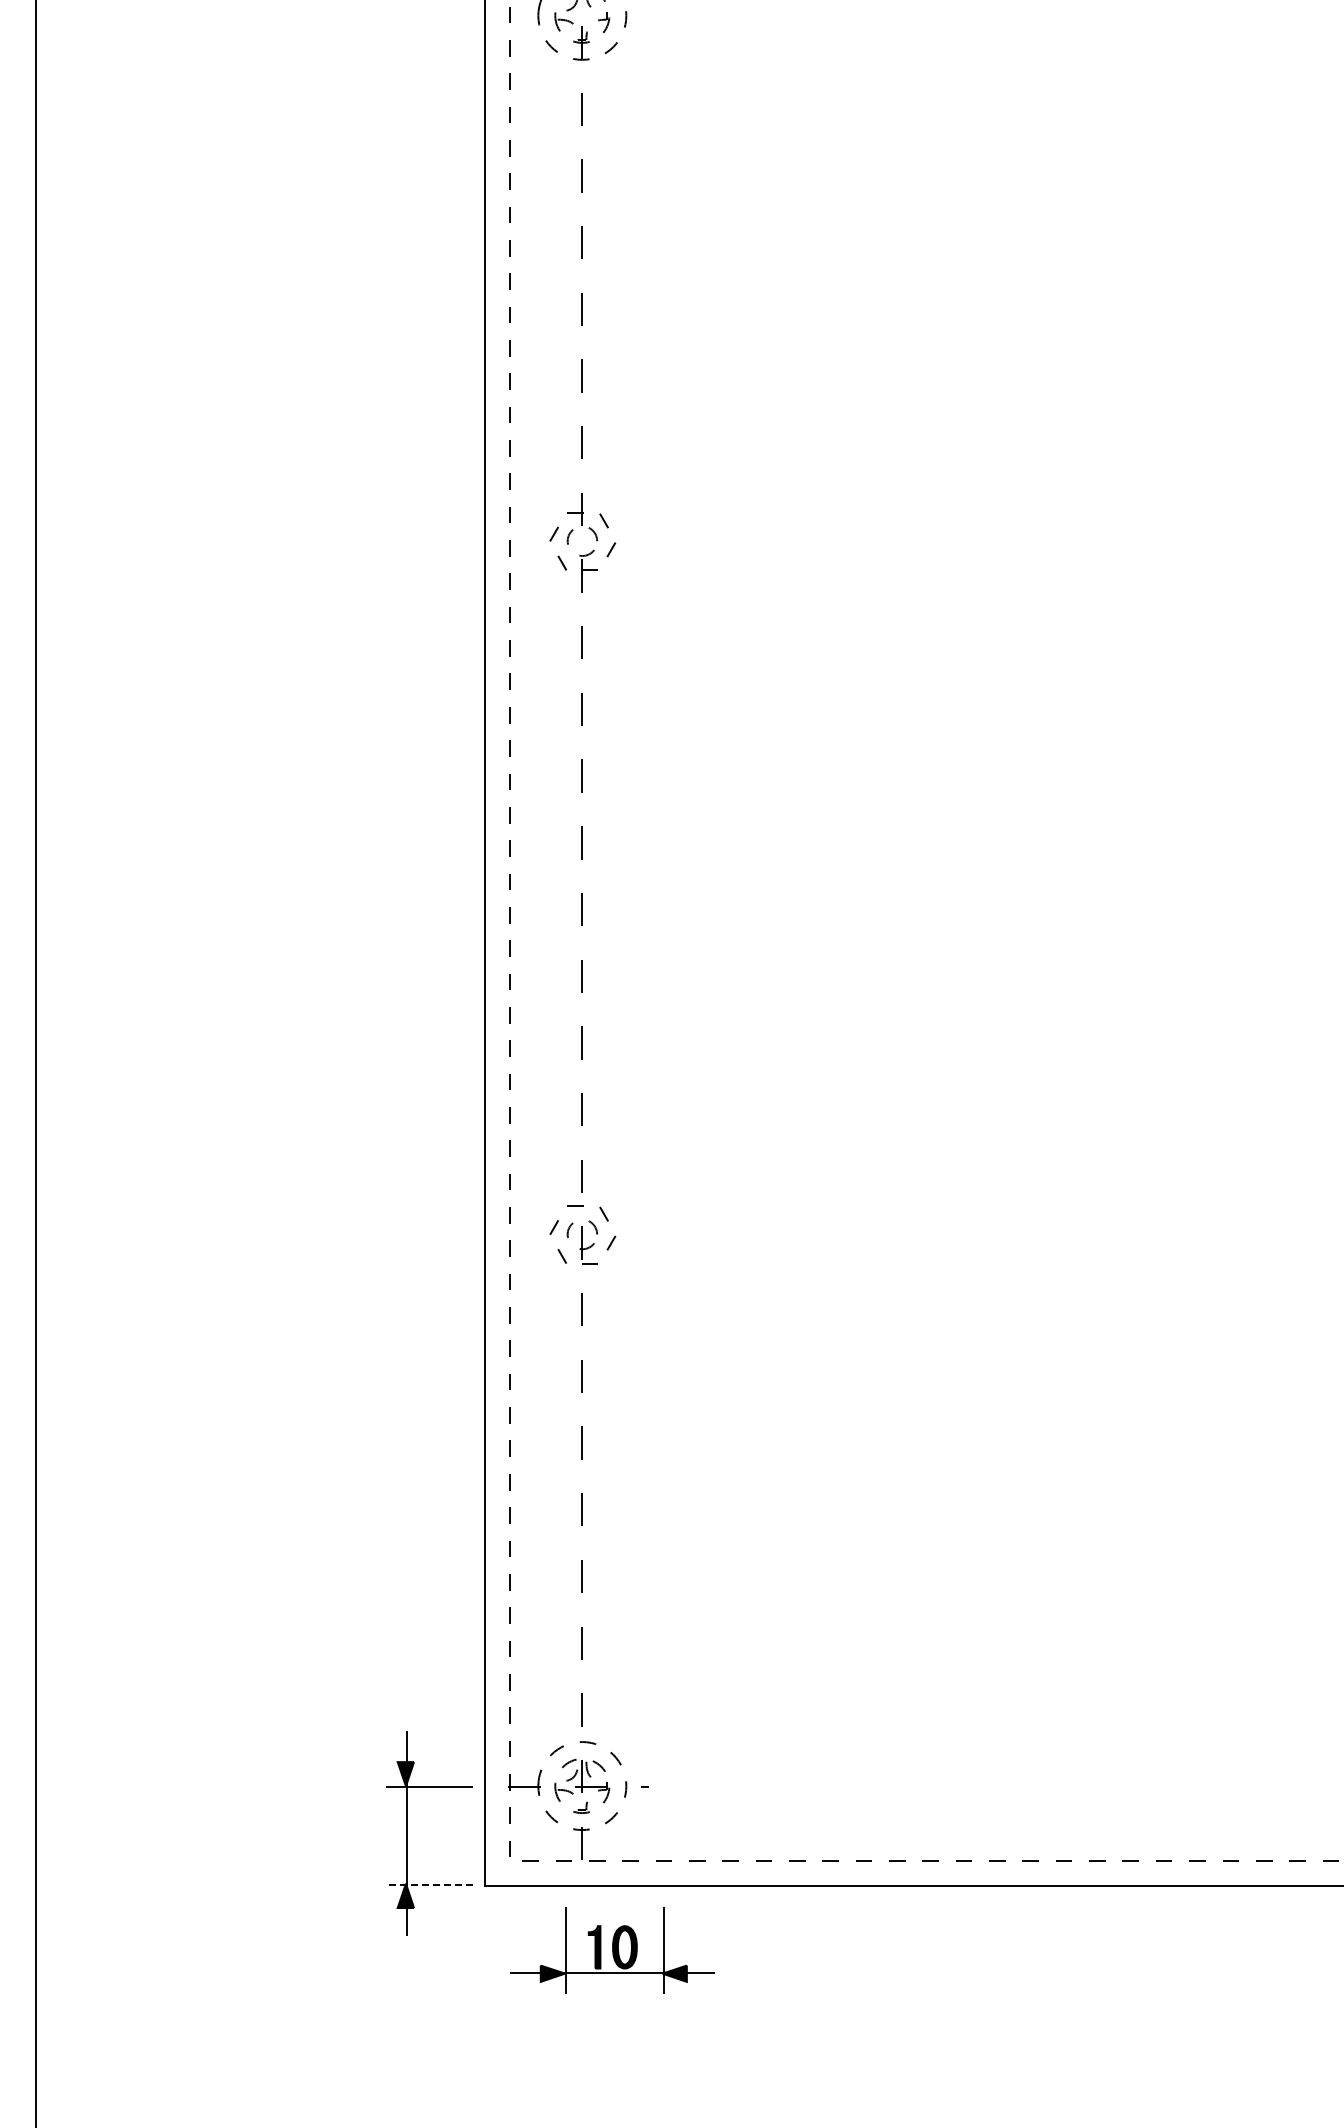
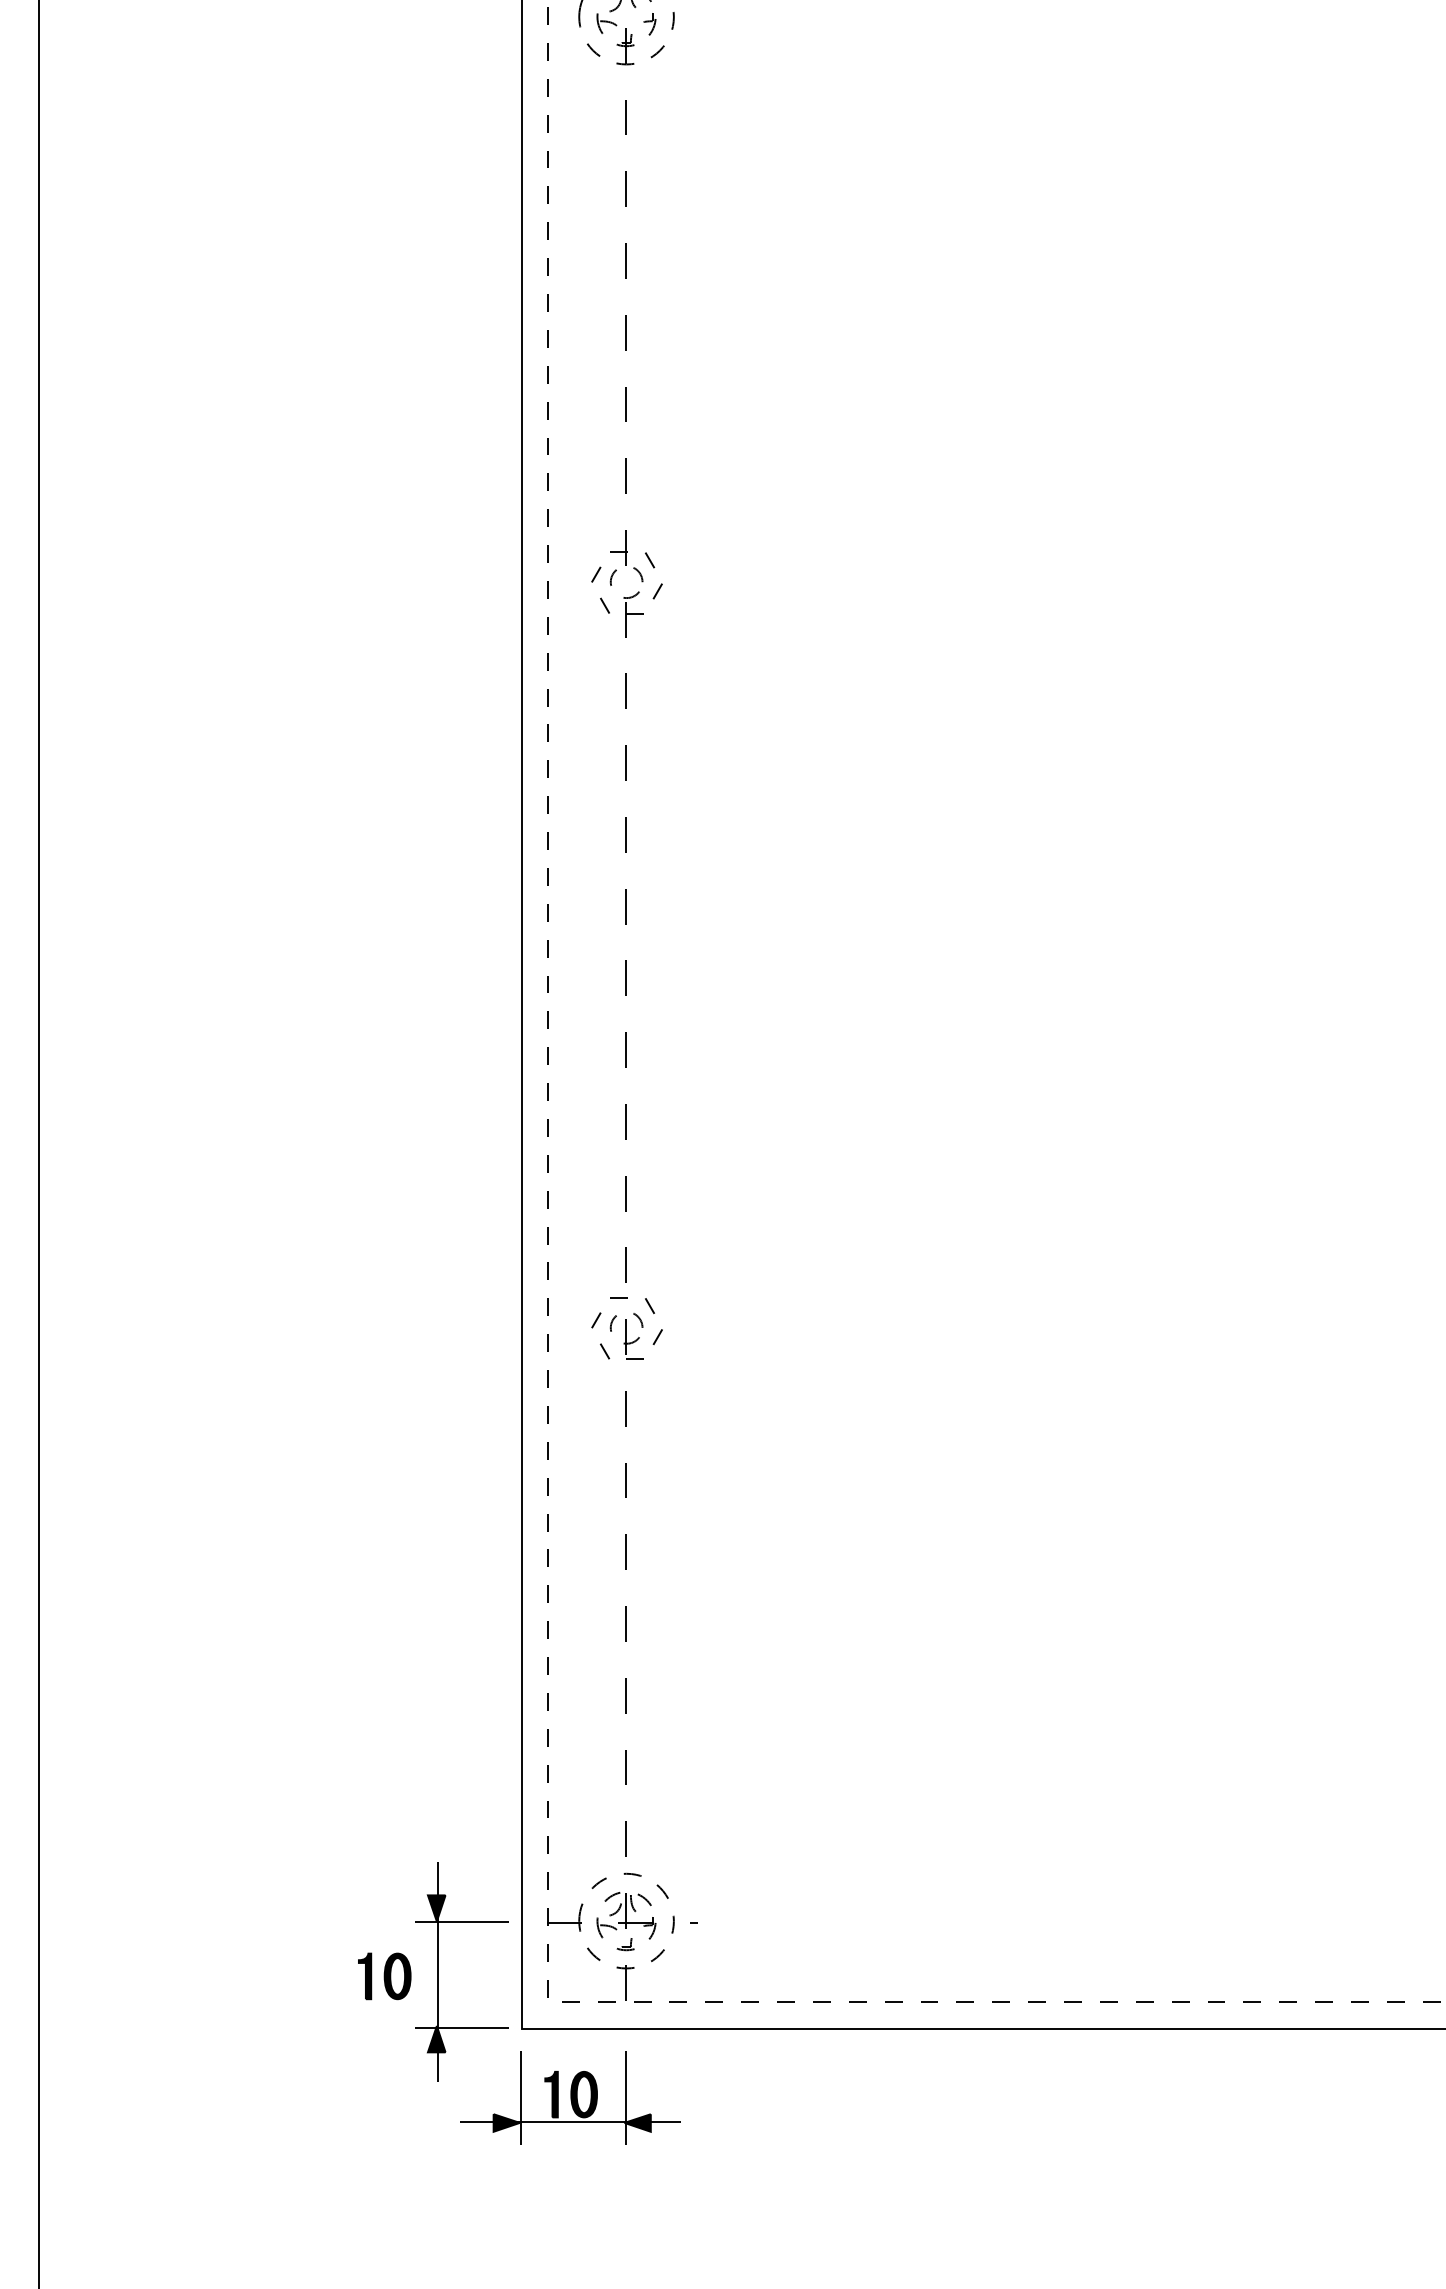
part: (357, 1837) -> (384, 1976), added
line: (428, 1885) -> (461, 2028), dashed -> solid
part: (612, 1950) -> (570, 2098), moved

